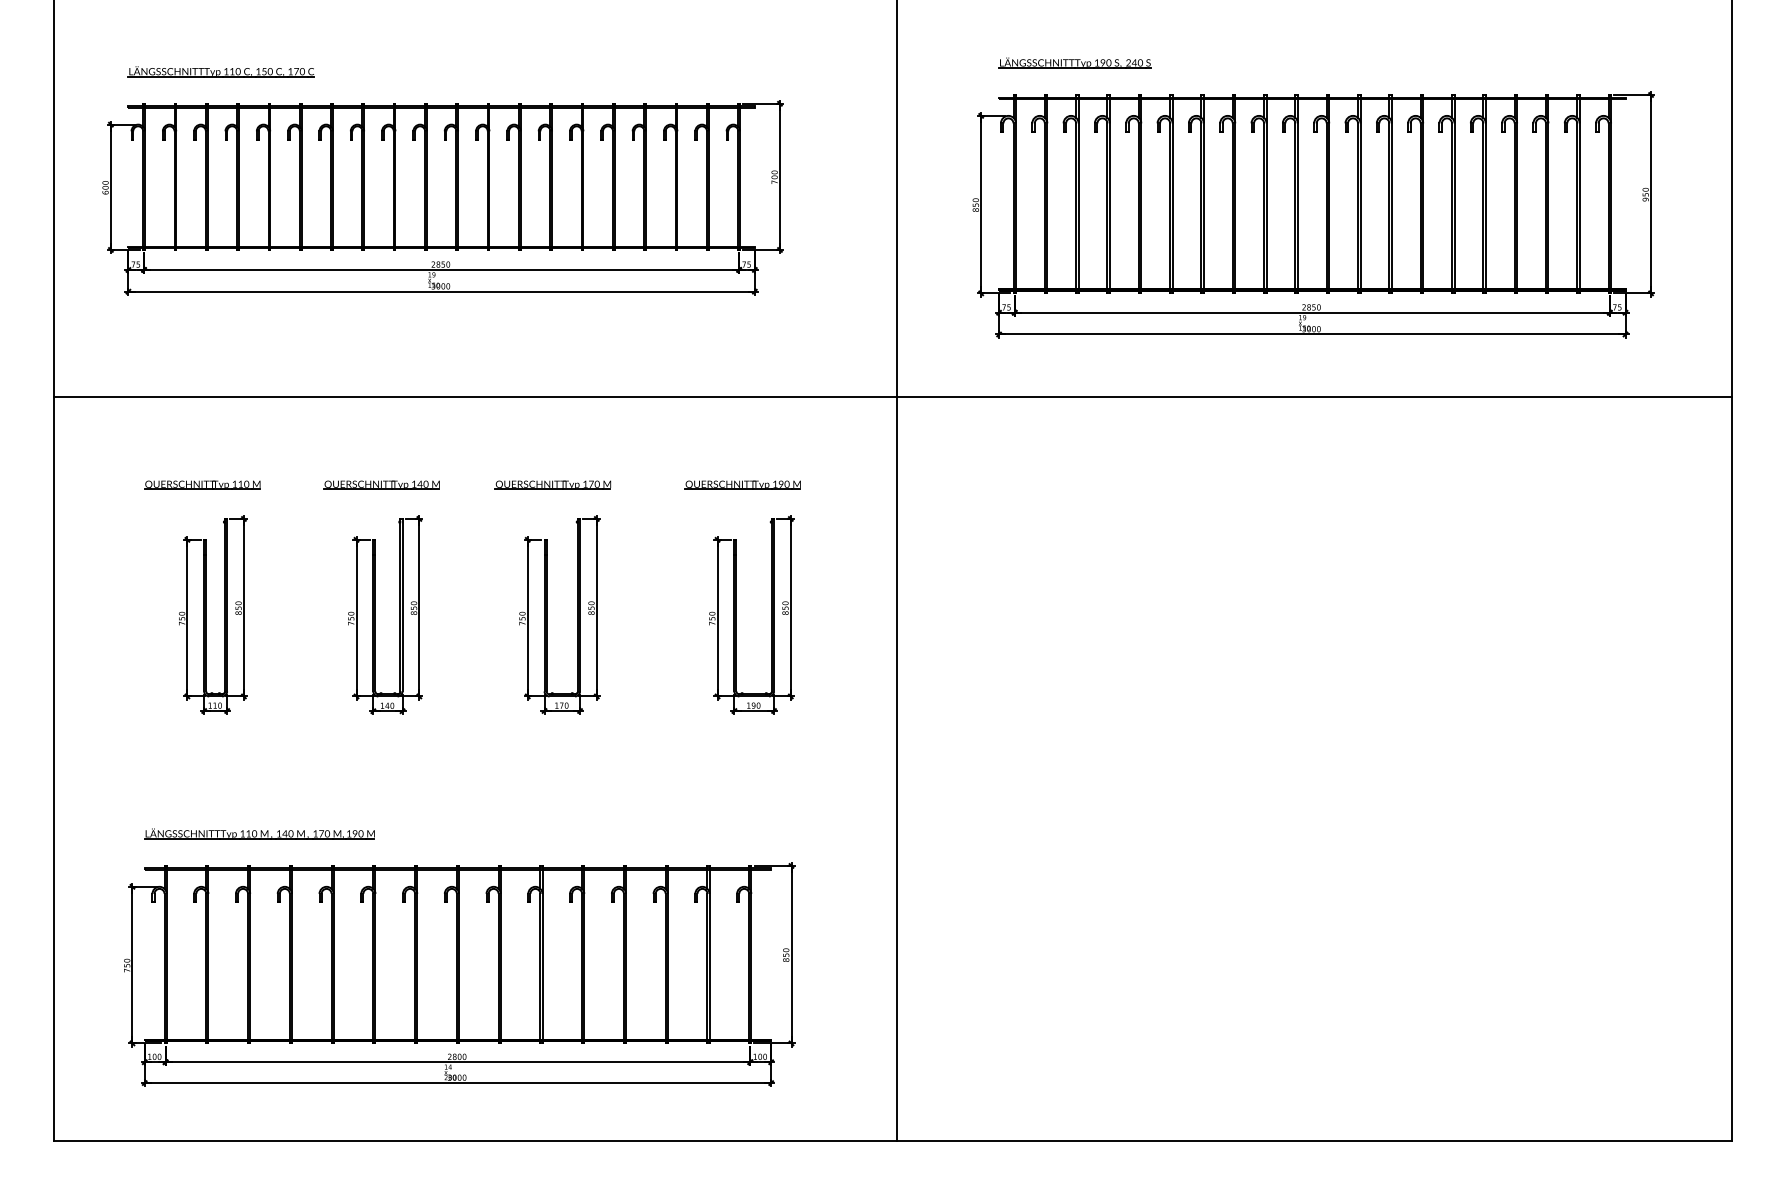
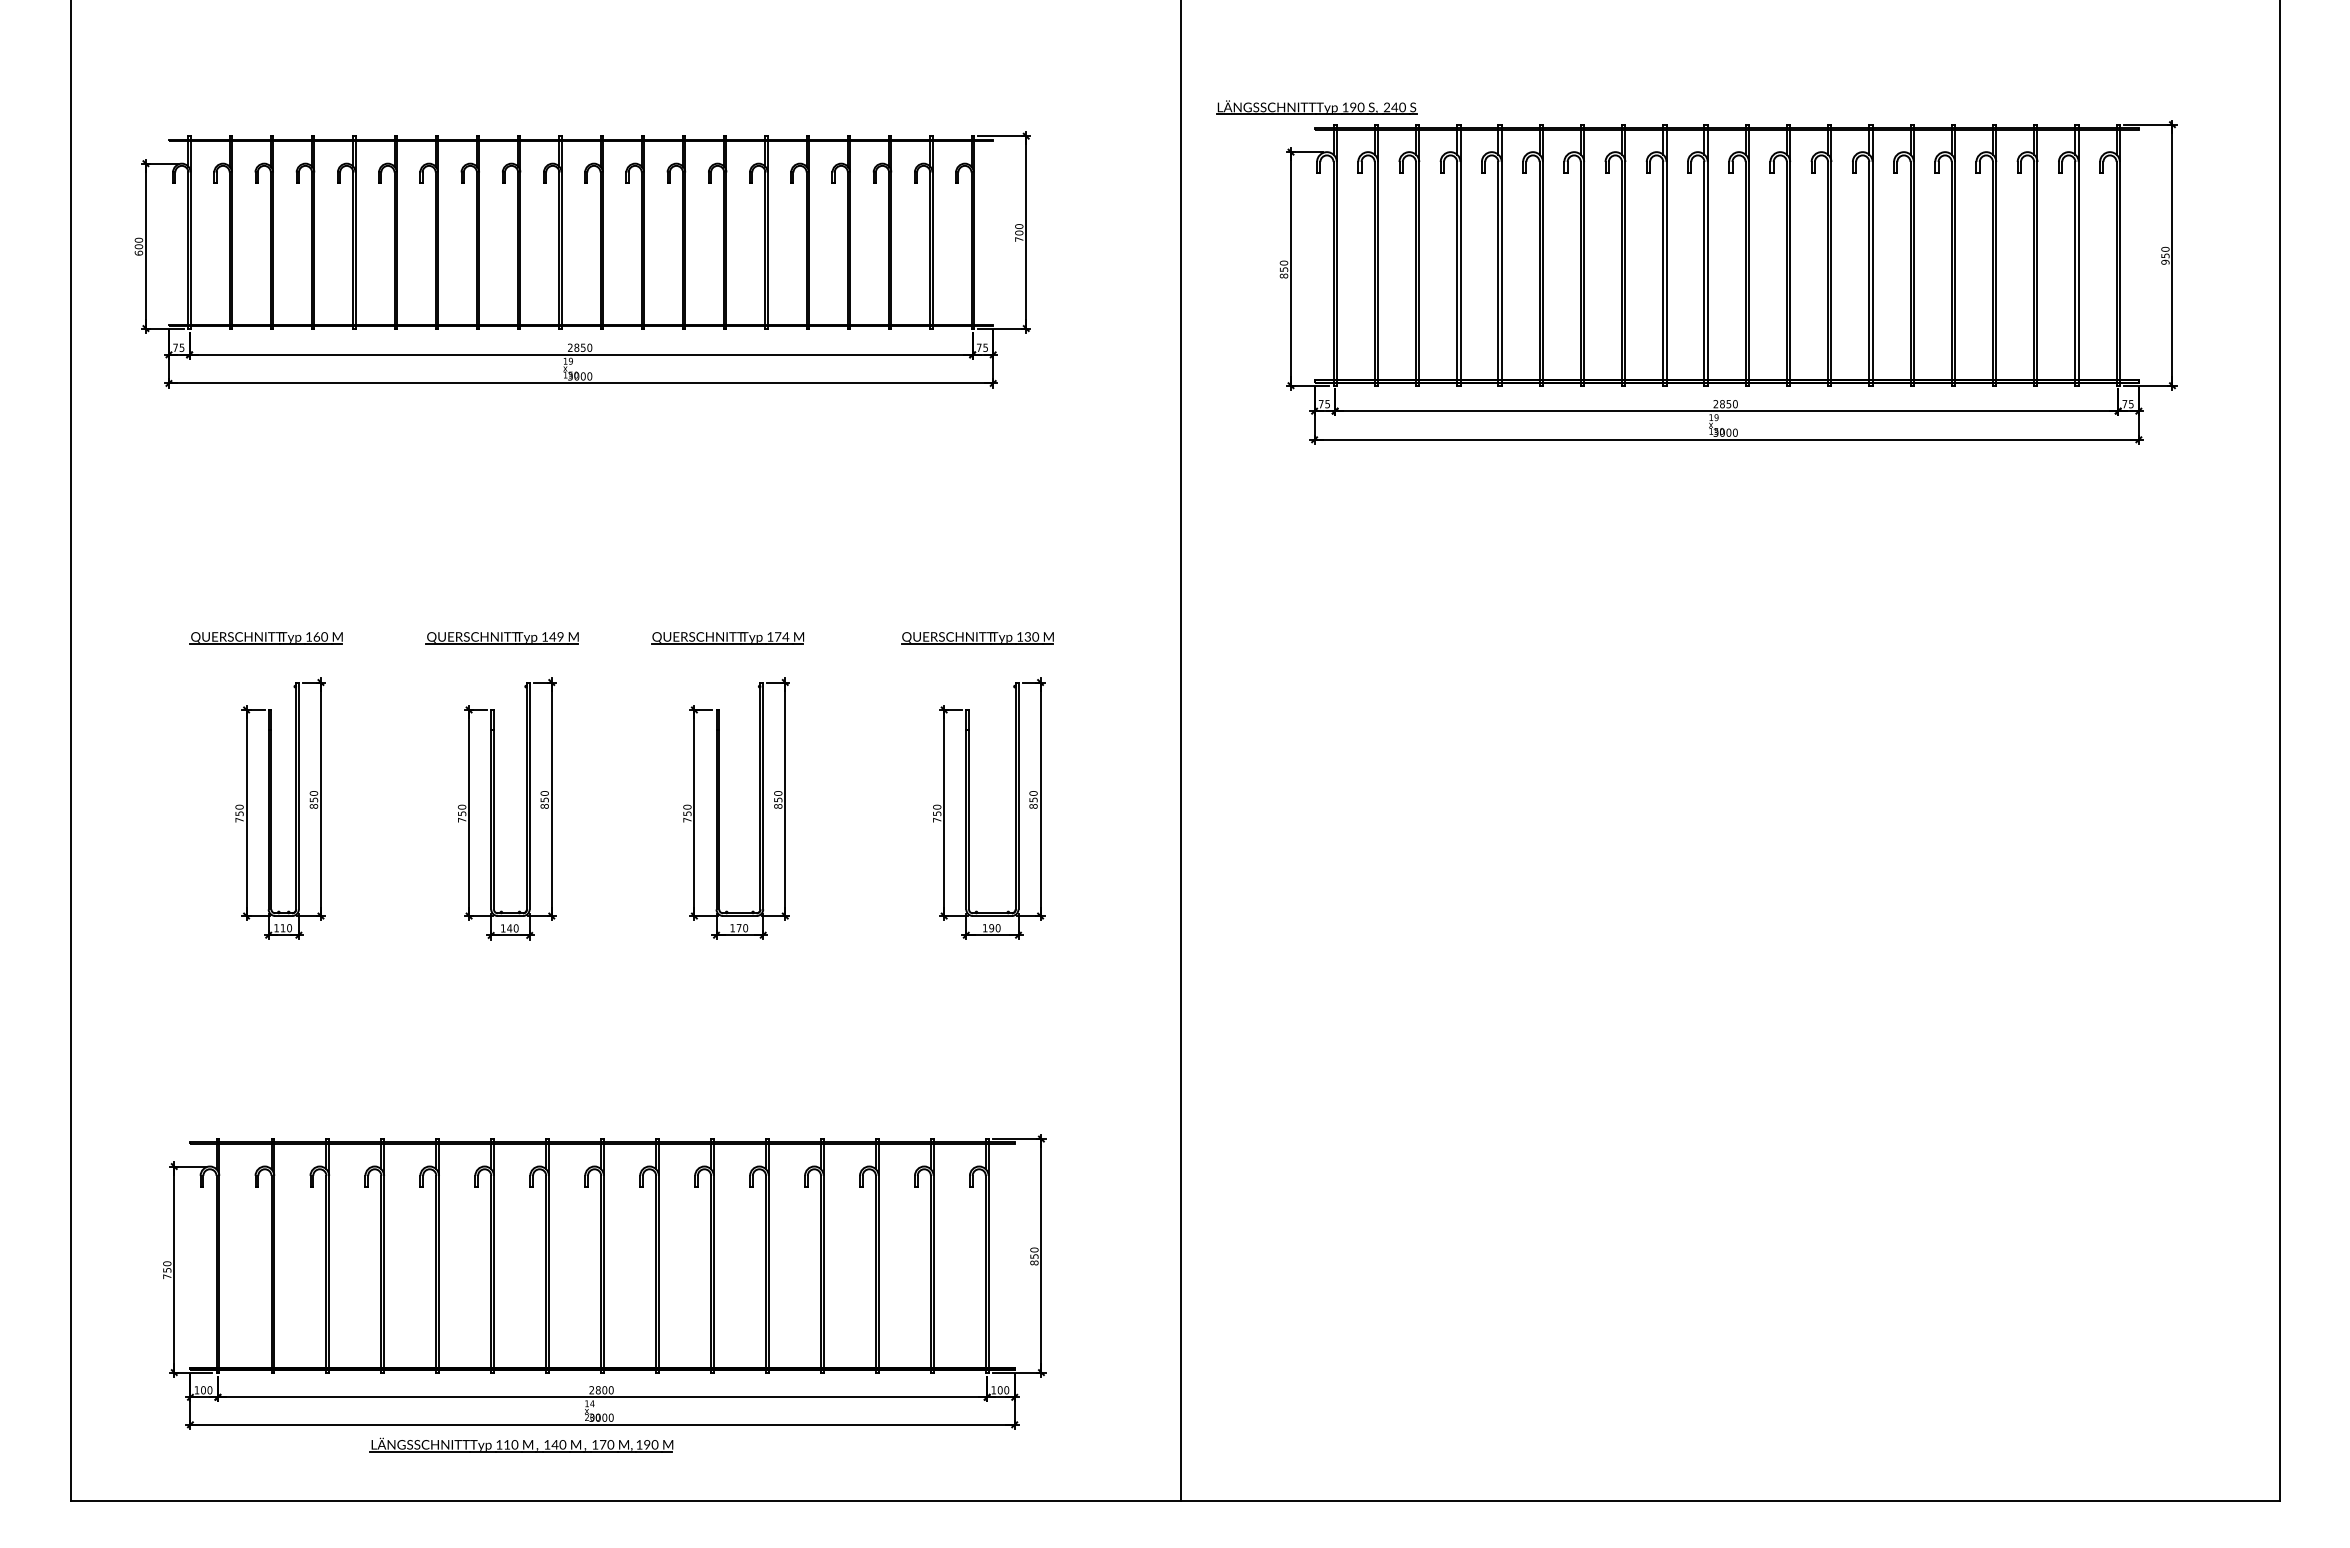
part: (1075, 62) -> (1316, 107), moved
part: (220, 72) -> (290, 94), removed
line: (892, 396) -> (1174, 521), removed
text: (240, 484) -> (316, 636), 110 -> 160
text: (425, 484) -> (560, 637), 140 -> 149
text: (596, 484) -> (785, 636), 170 -> 174
text: (780, 484) -> (1027, 637), 190 -> 130
part: (259, 833) -> (521, 1444), moved

